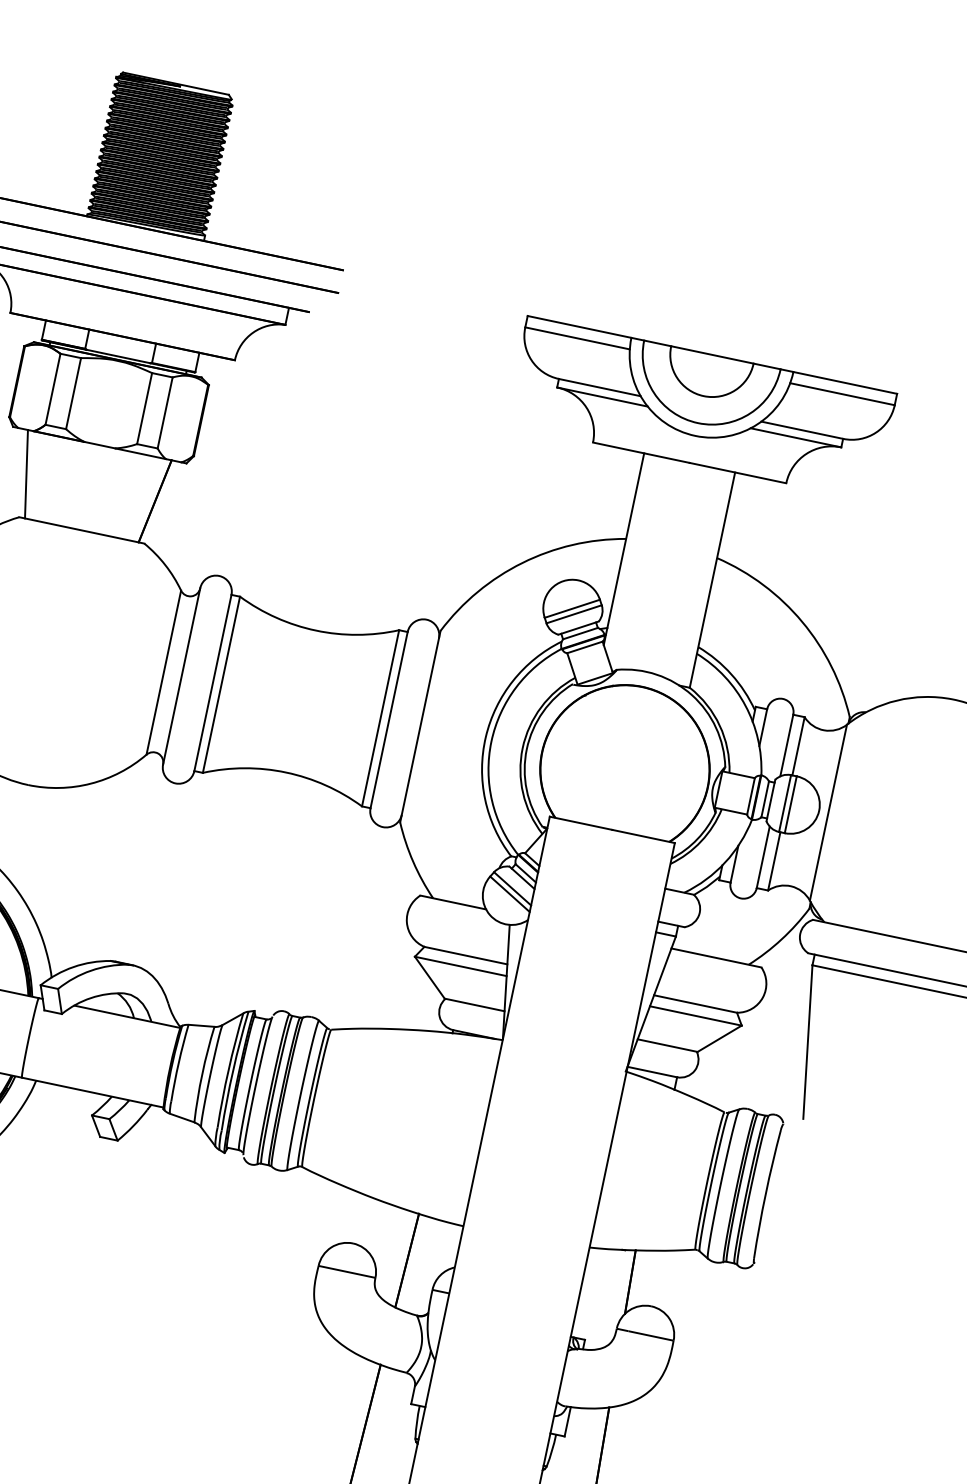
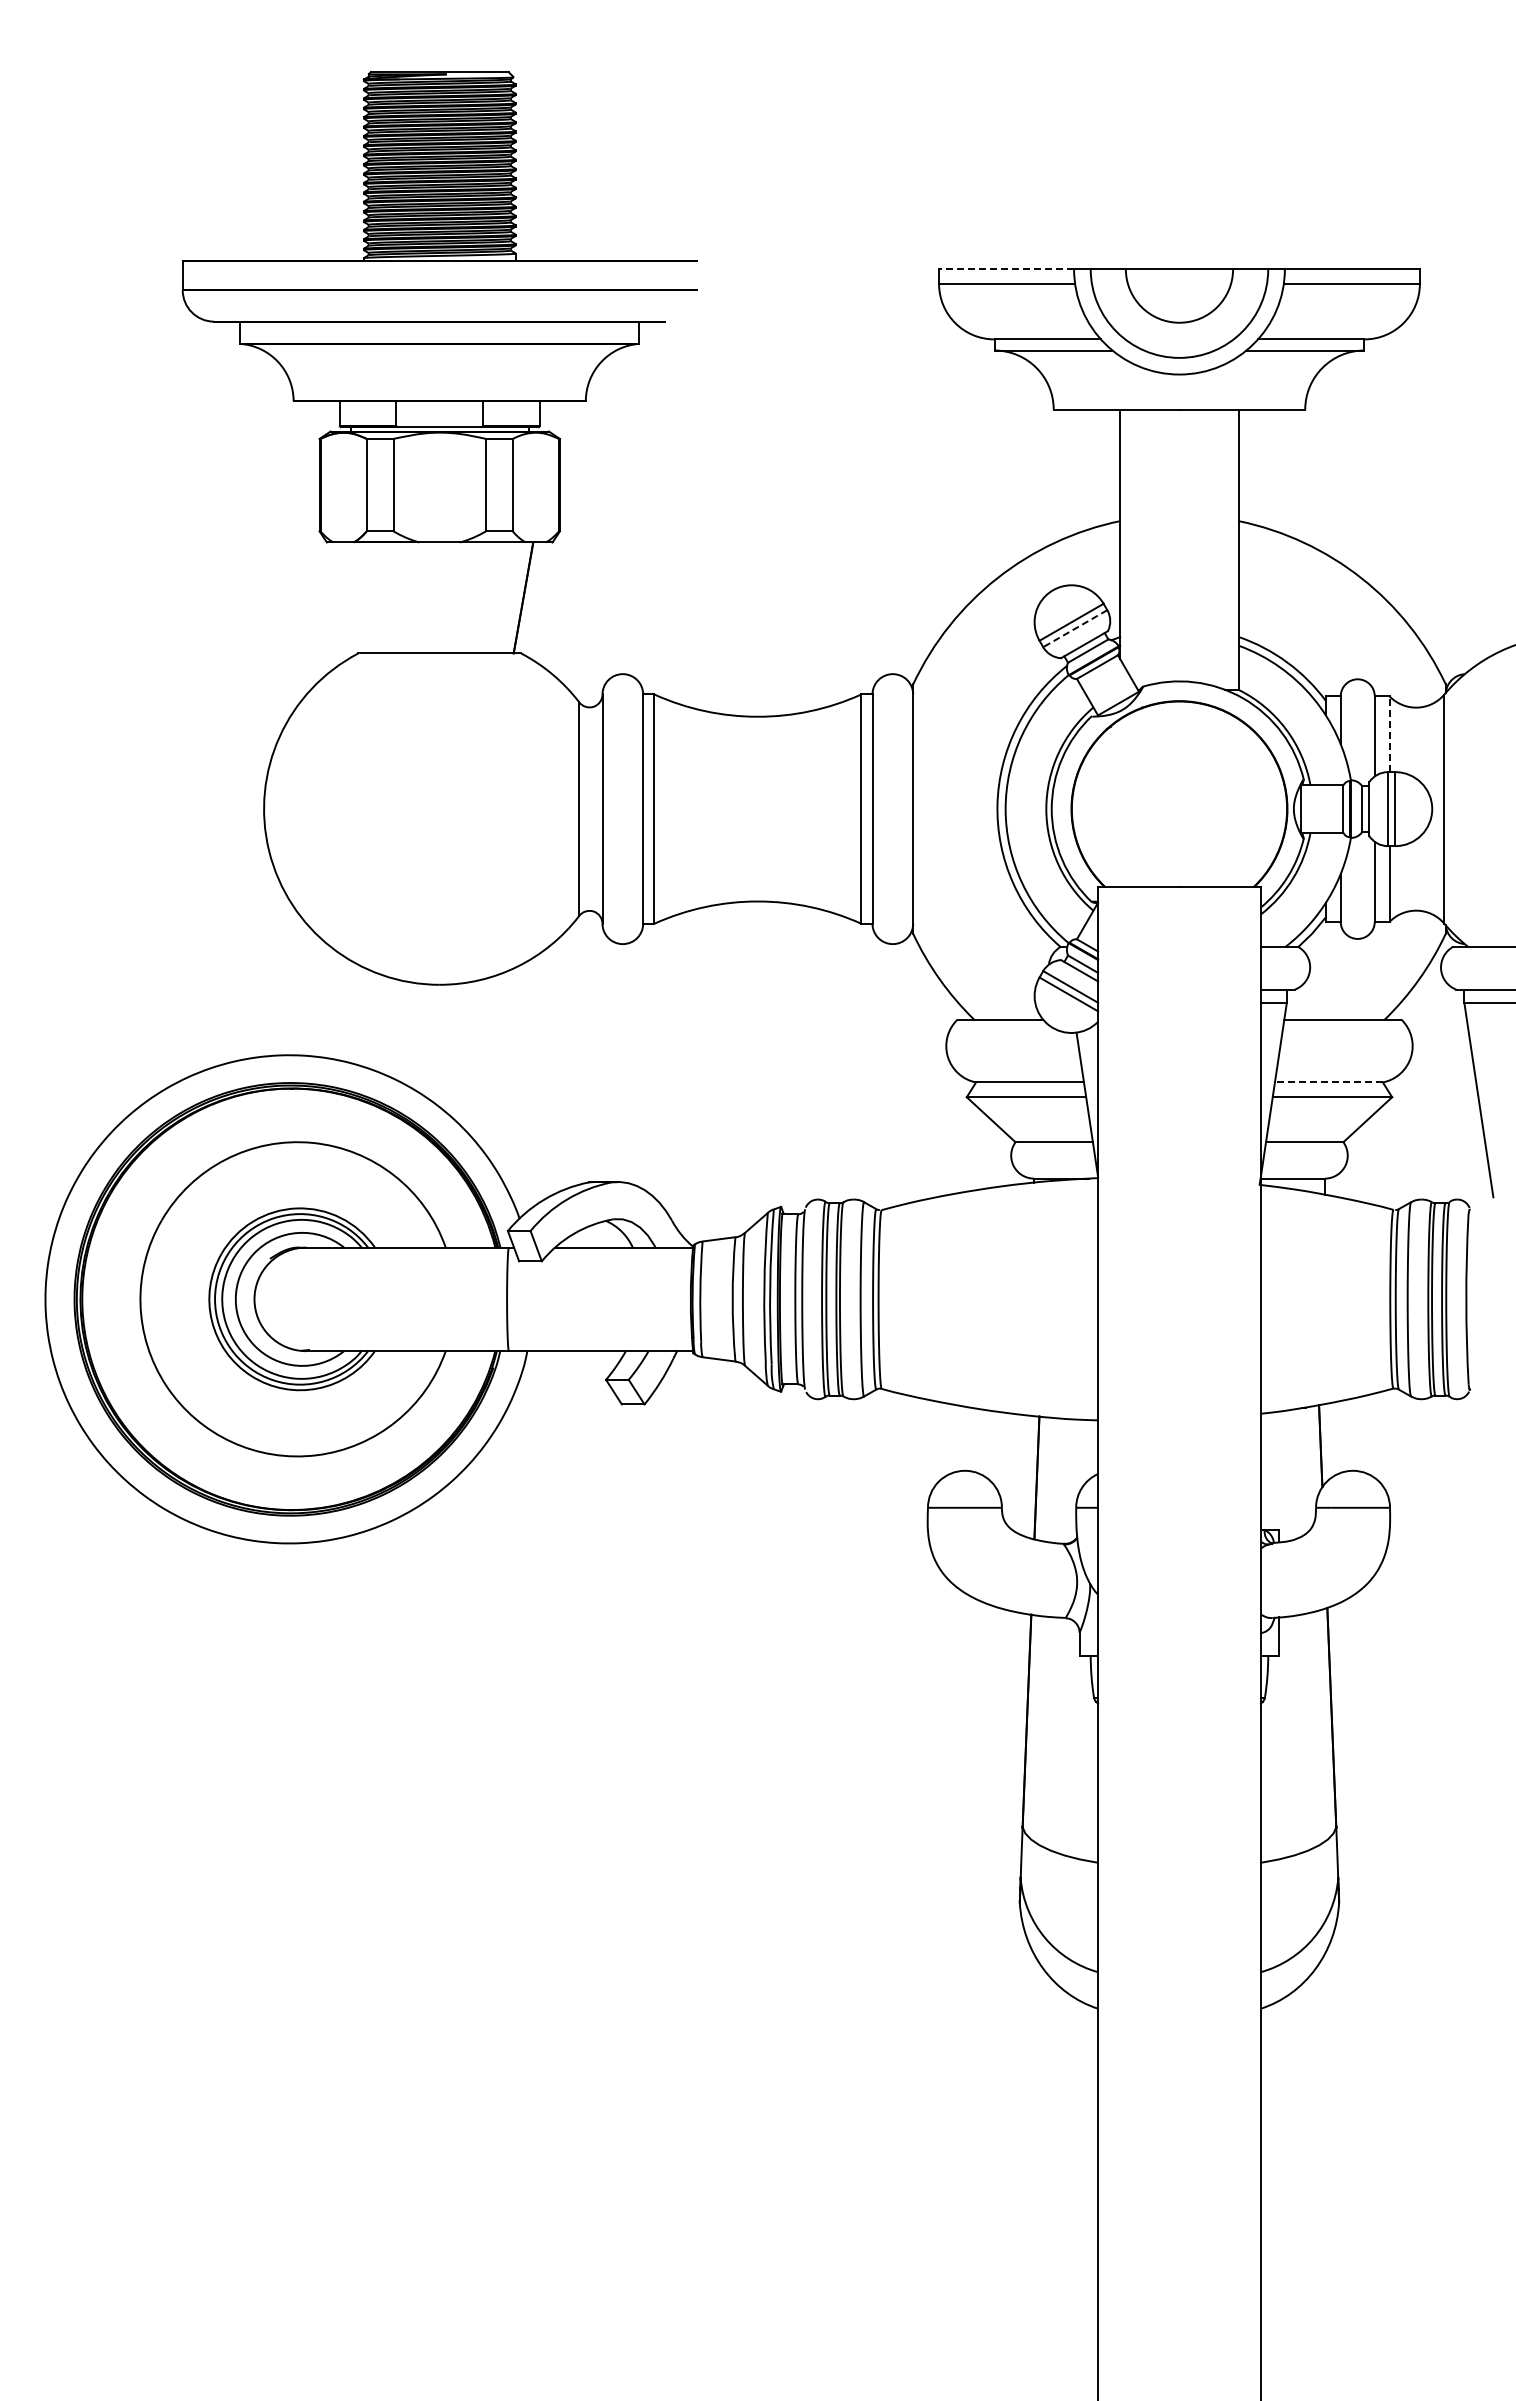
line: (579, 327) -> (1006, 269), solid -> dashed
line: (26, 473) -> (355, 597), removed
line: (574, 614) -> (1075, 628), solid -> dashed
line: (798, 746) -> (1389, 734), solid -> dashed
line: (695, 1003) -> (1328, 1082), solid -> dashed

